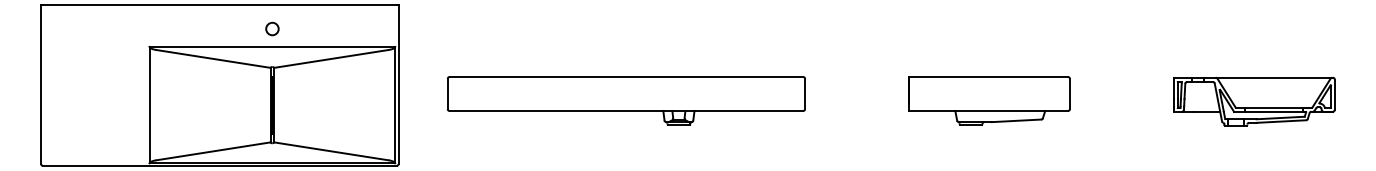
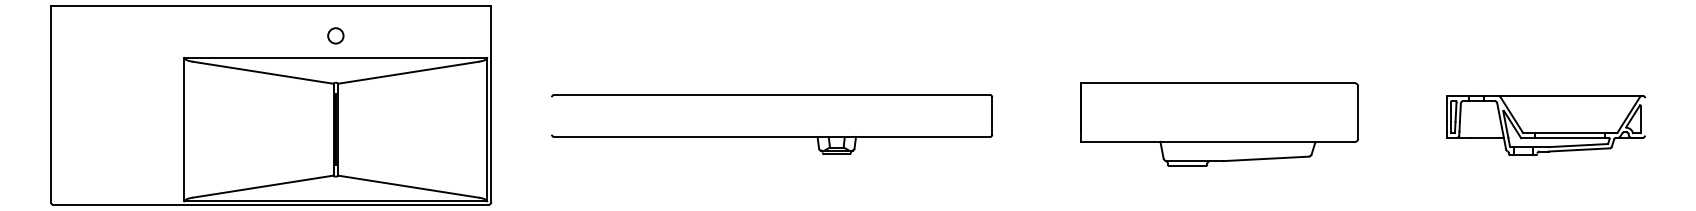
line: (447, 93) -> (551, 115), removed
line: (1335, 94) -> (1645, 116), removed
part: (989, 100) -> (1219, 124), size x1.4

